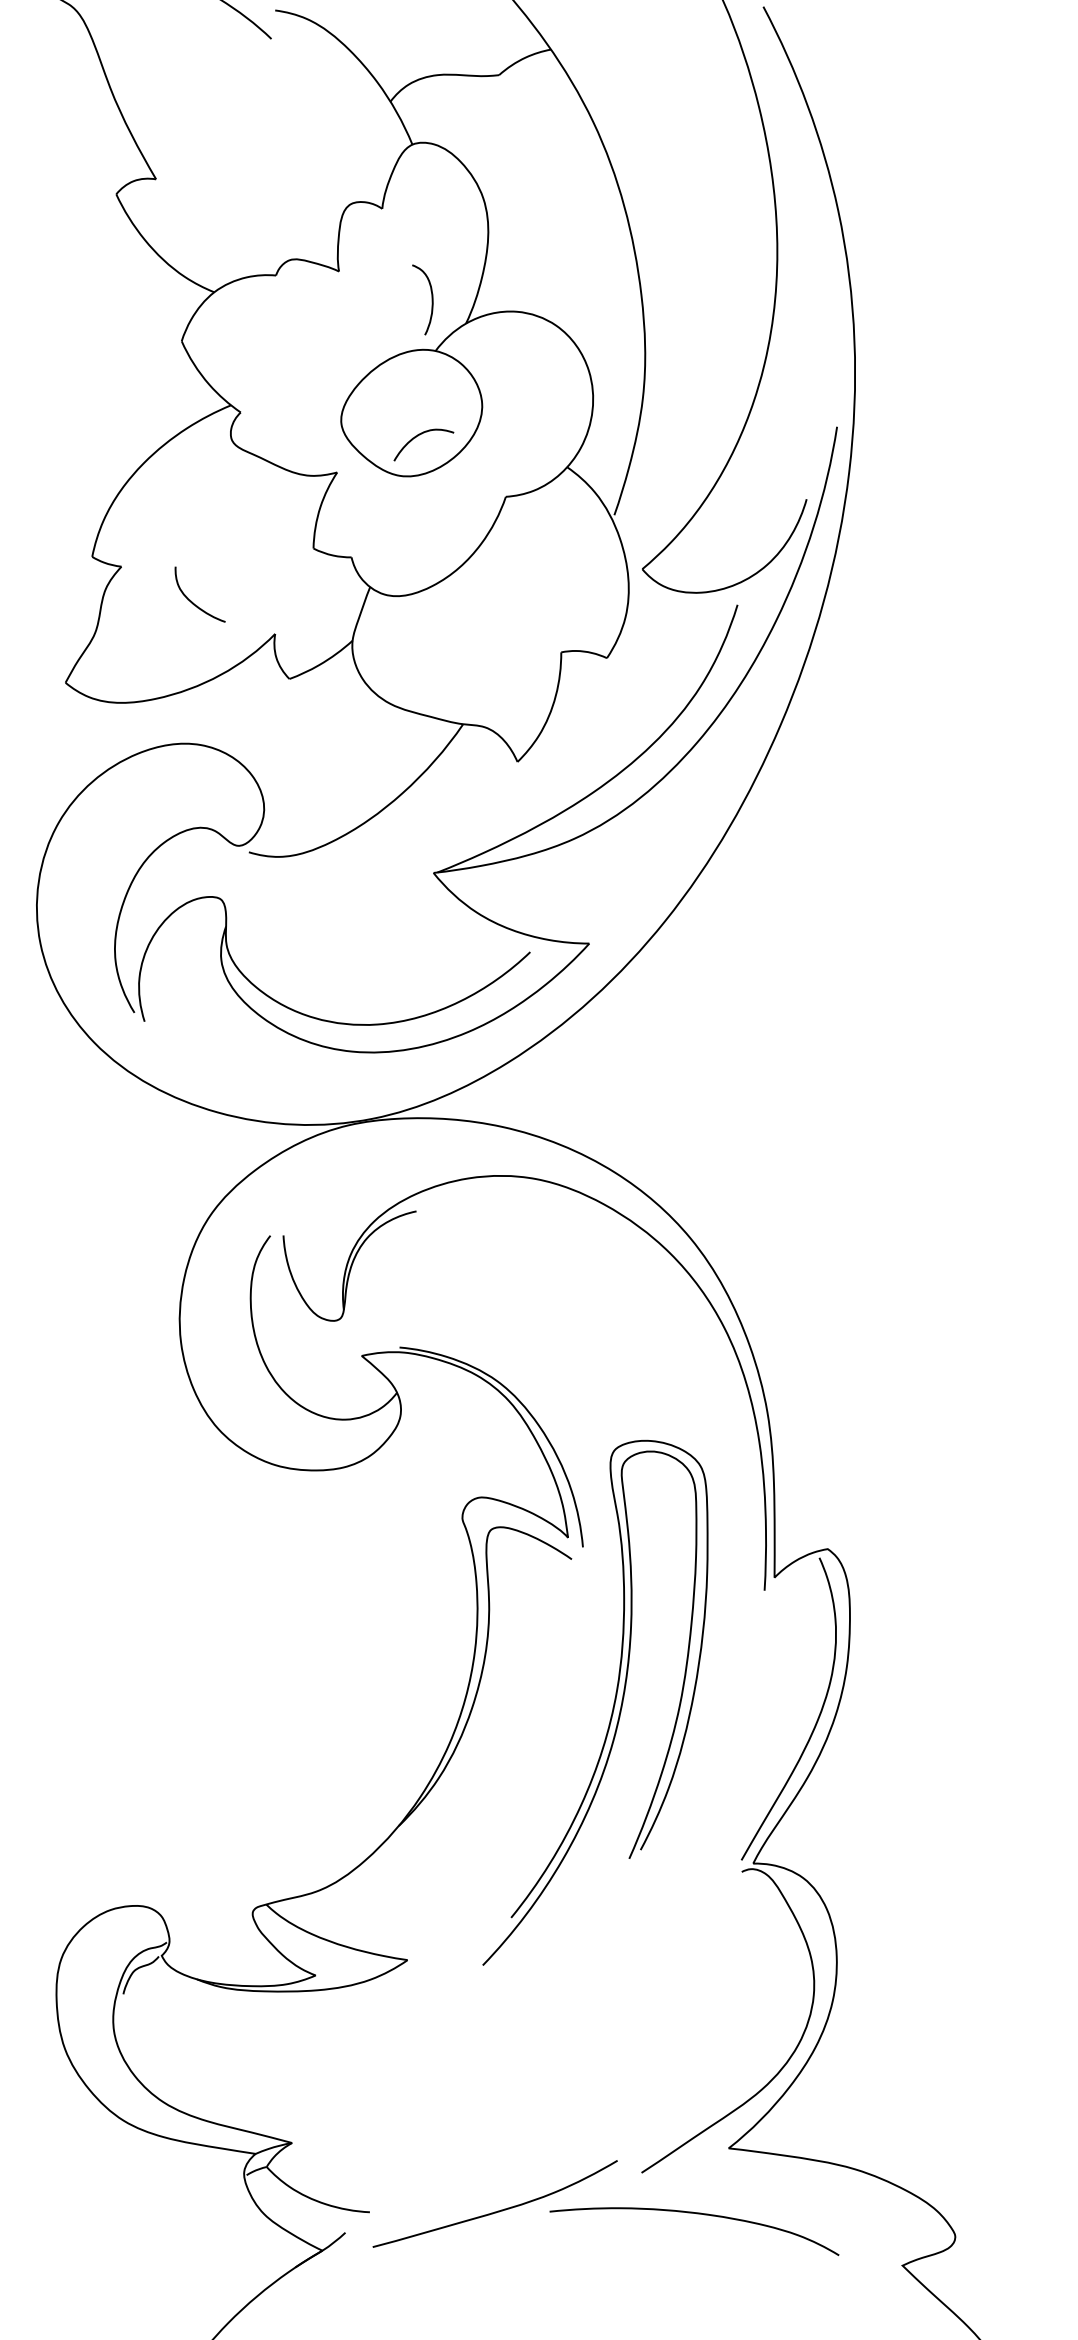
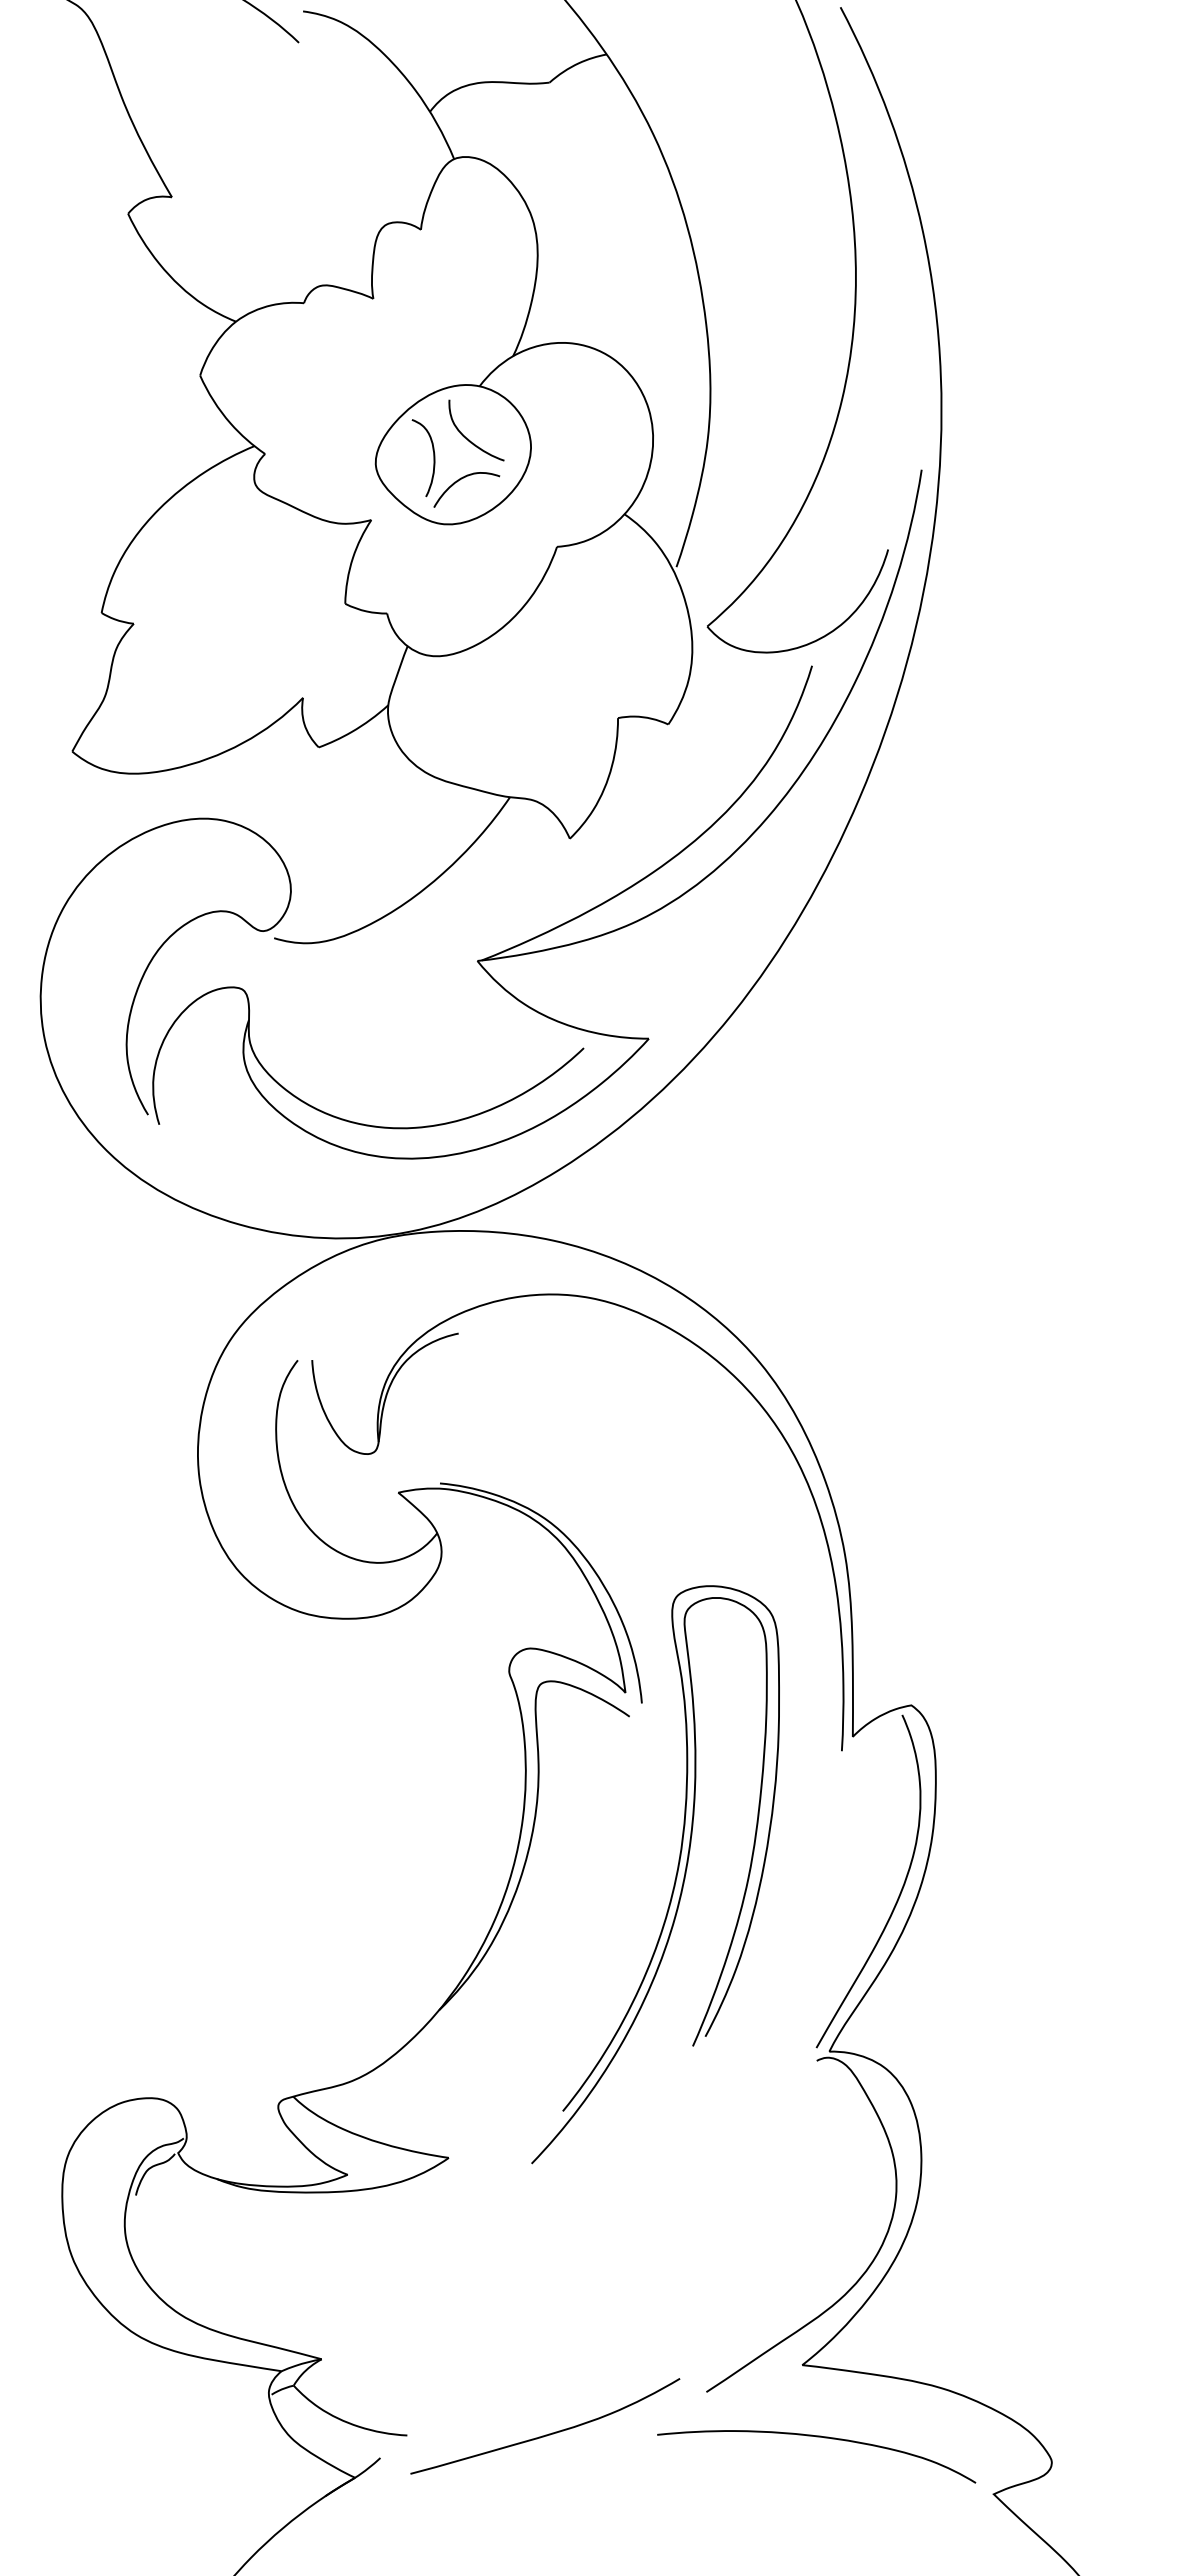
curve: (431, 300) -> (433, 458), moved
curve: (192, 601) -> (468, 438), moved
curve: (694, 2214) -> (816, 2437), moved

